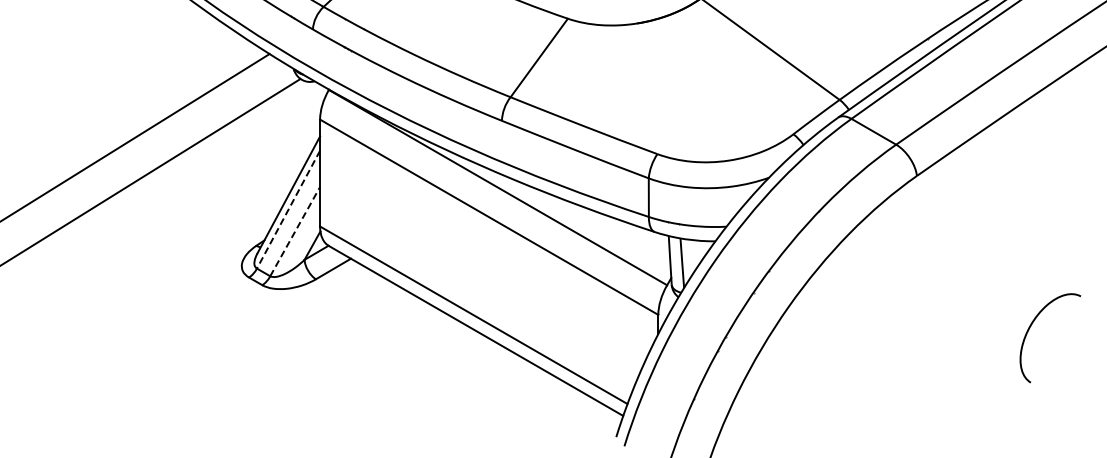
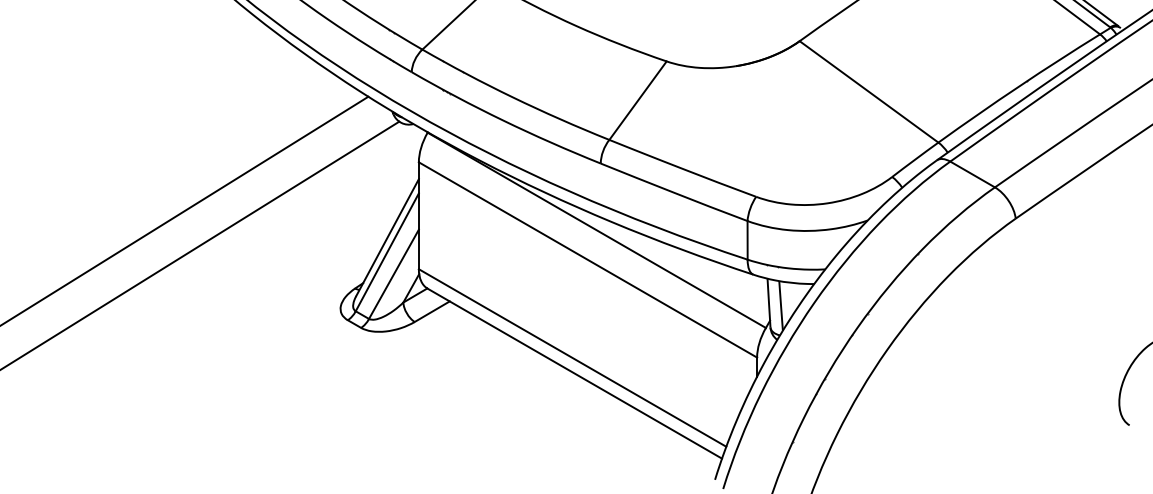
line: (288, 209) -> (387, 252), dashed -> solid
line: (295, 230) -> (394, 273), dashed -> solid

